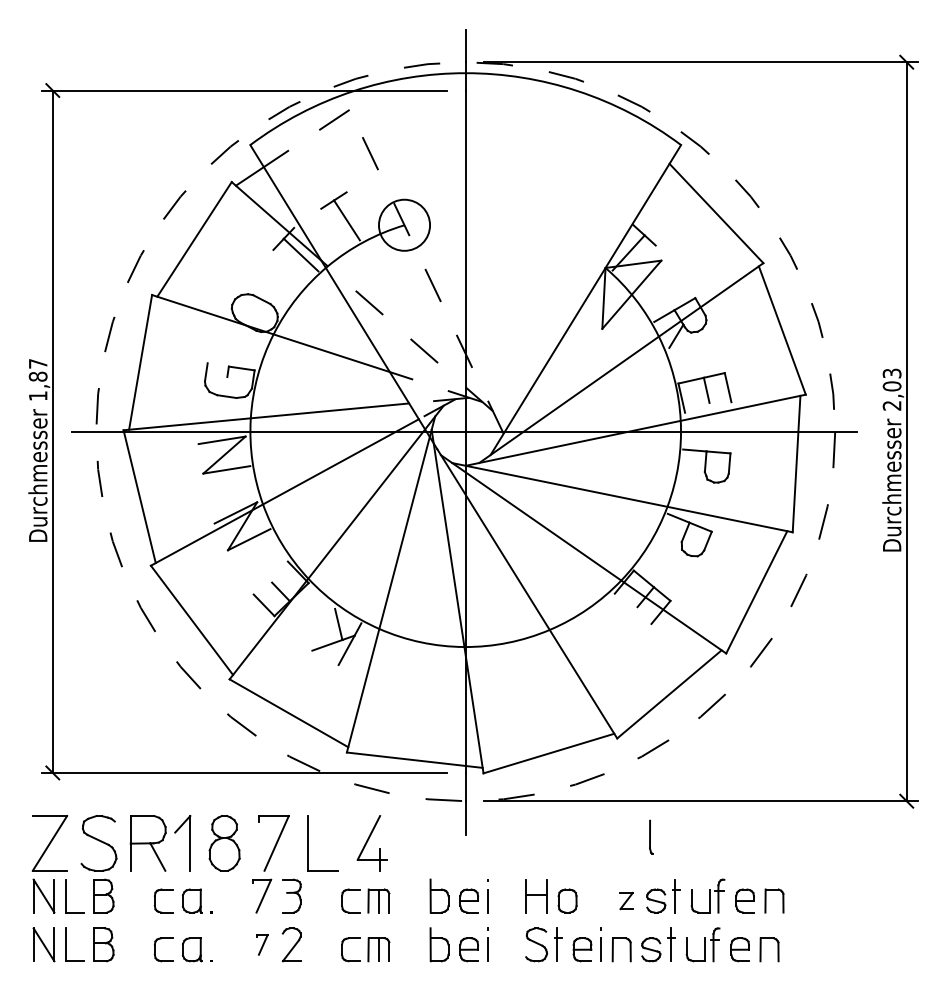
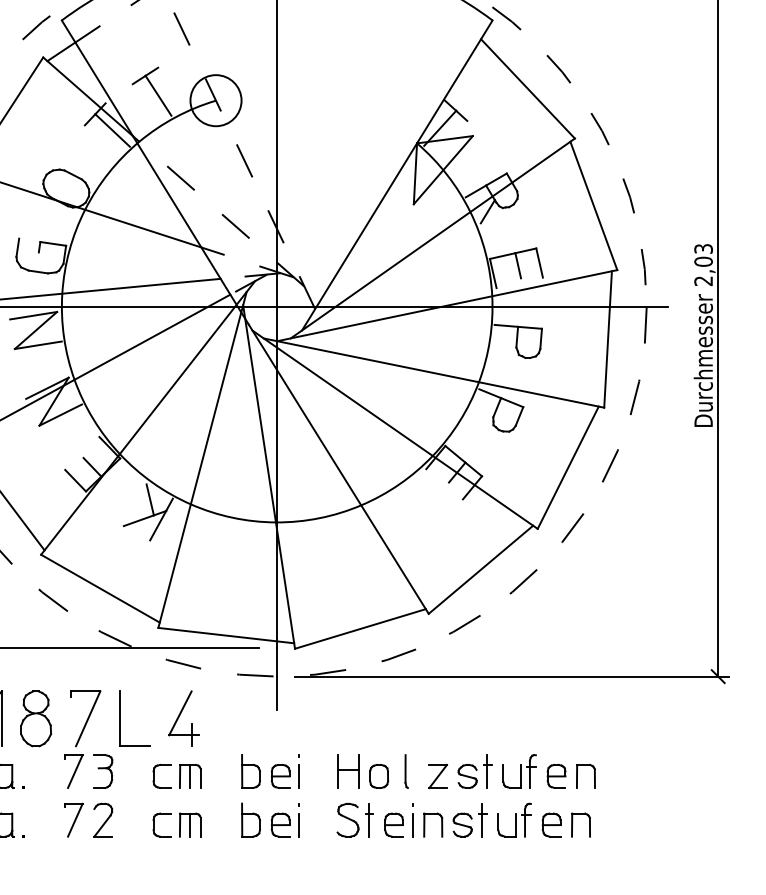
part: (651, 836) -> (407, 770), moved
part: (626, 900) -> (438, 775), size x1.43
part: (262, 944) -> (74, 819), size x1.67

